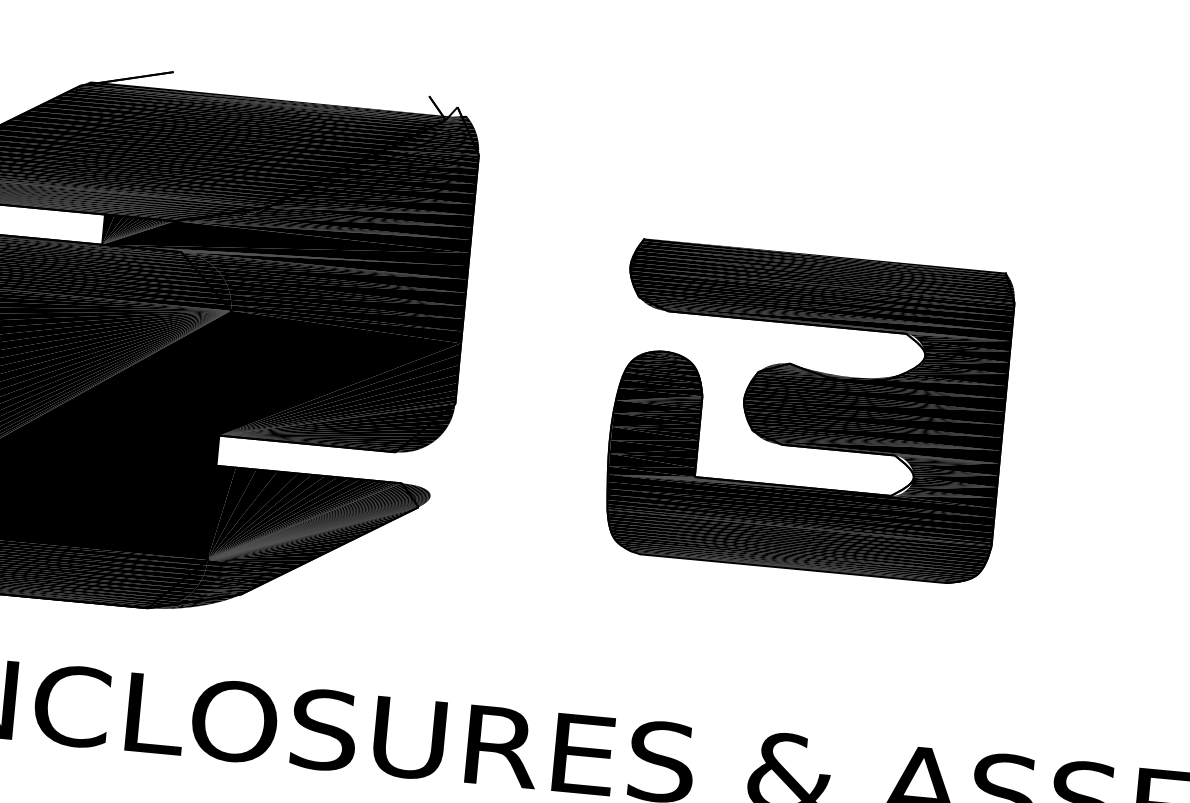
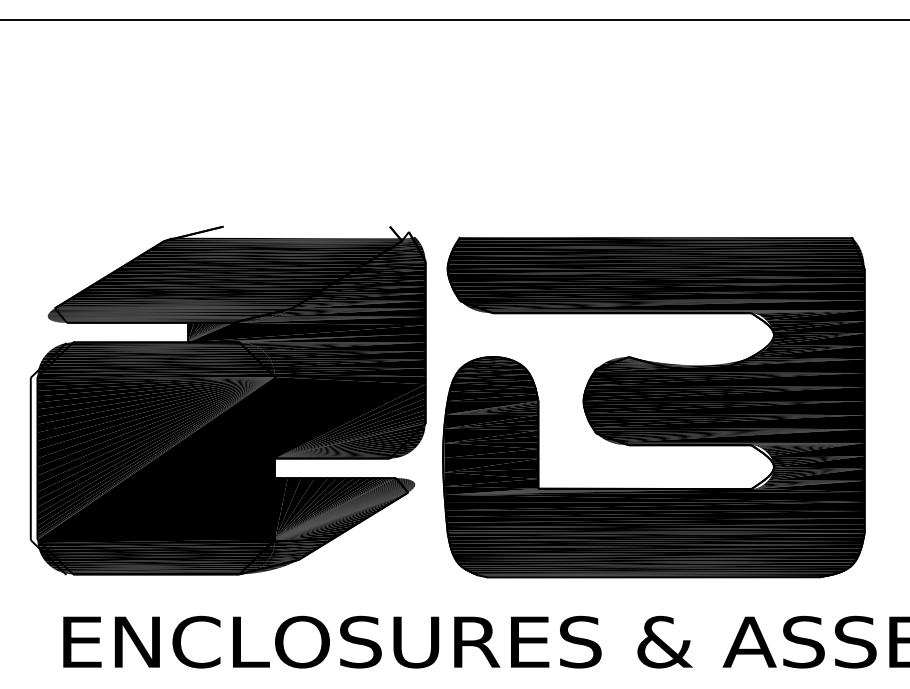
part: (807, 412) -> (653, 407), size x1.67

